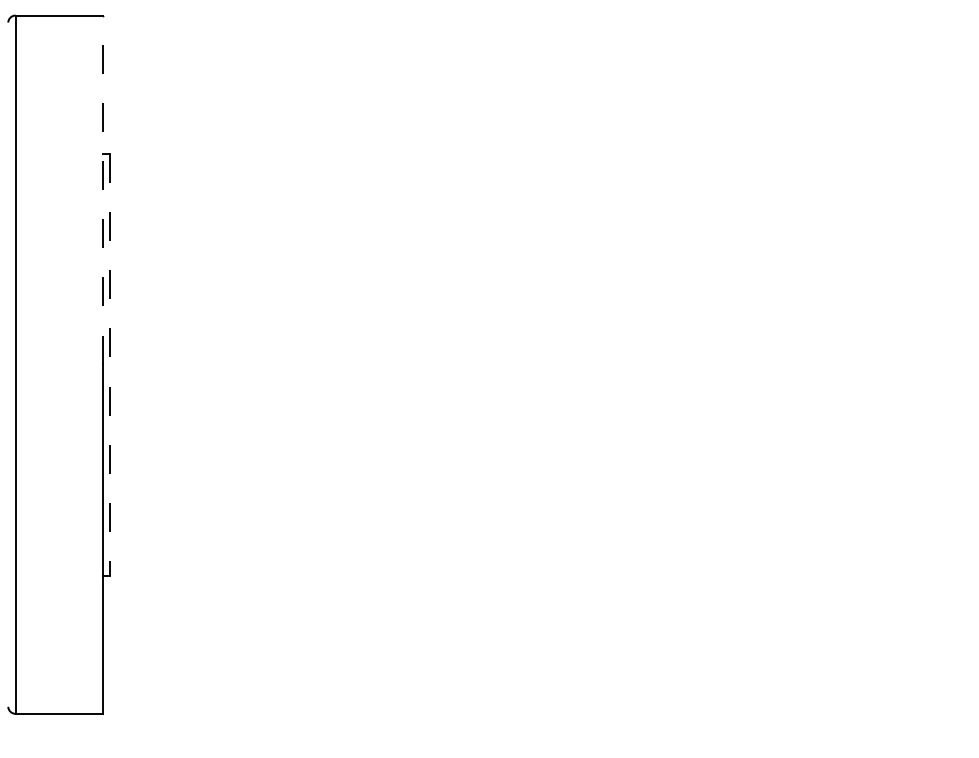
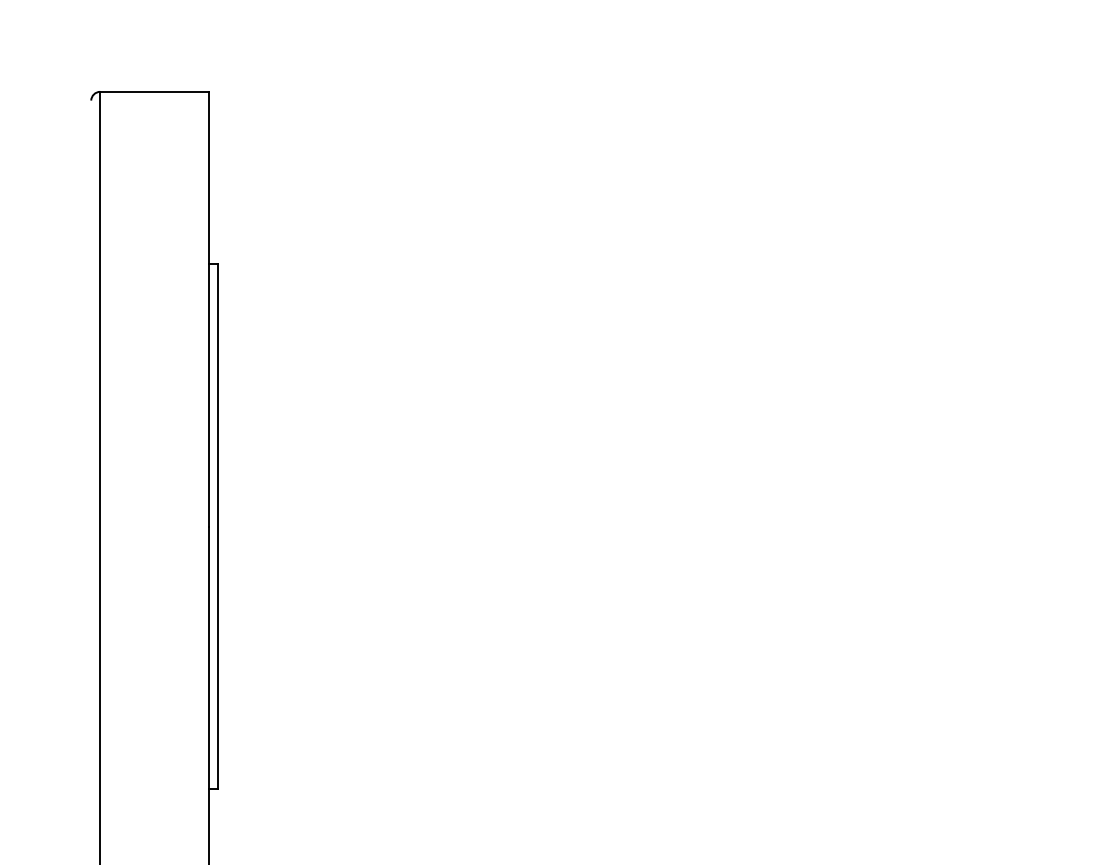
line: (103, 190) -> (209, 309), dashed -> solid
line: (110, 364) -> (218, 526), dashed -> solid

